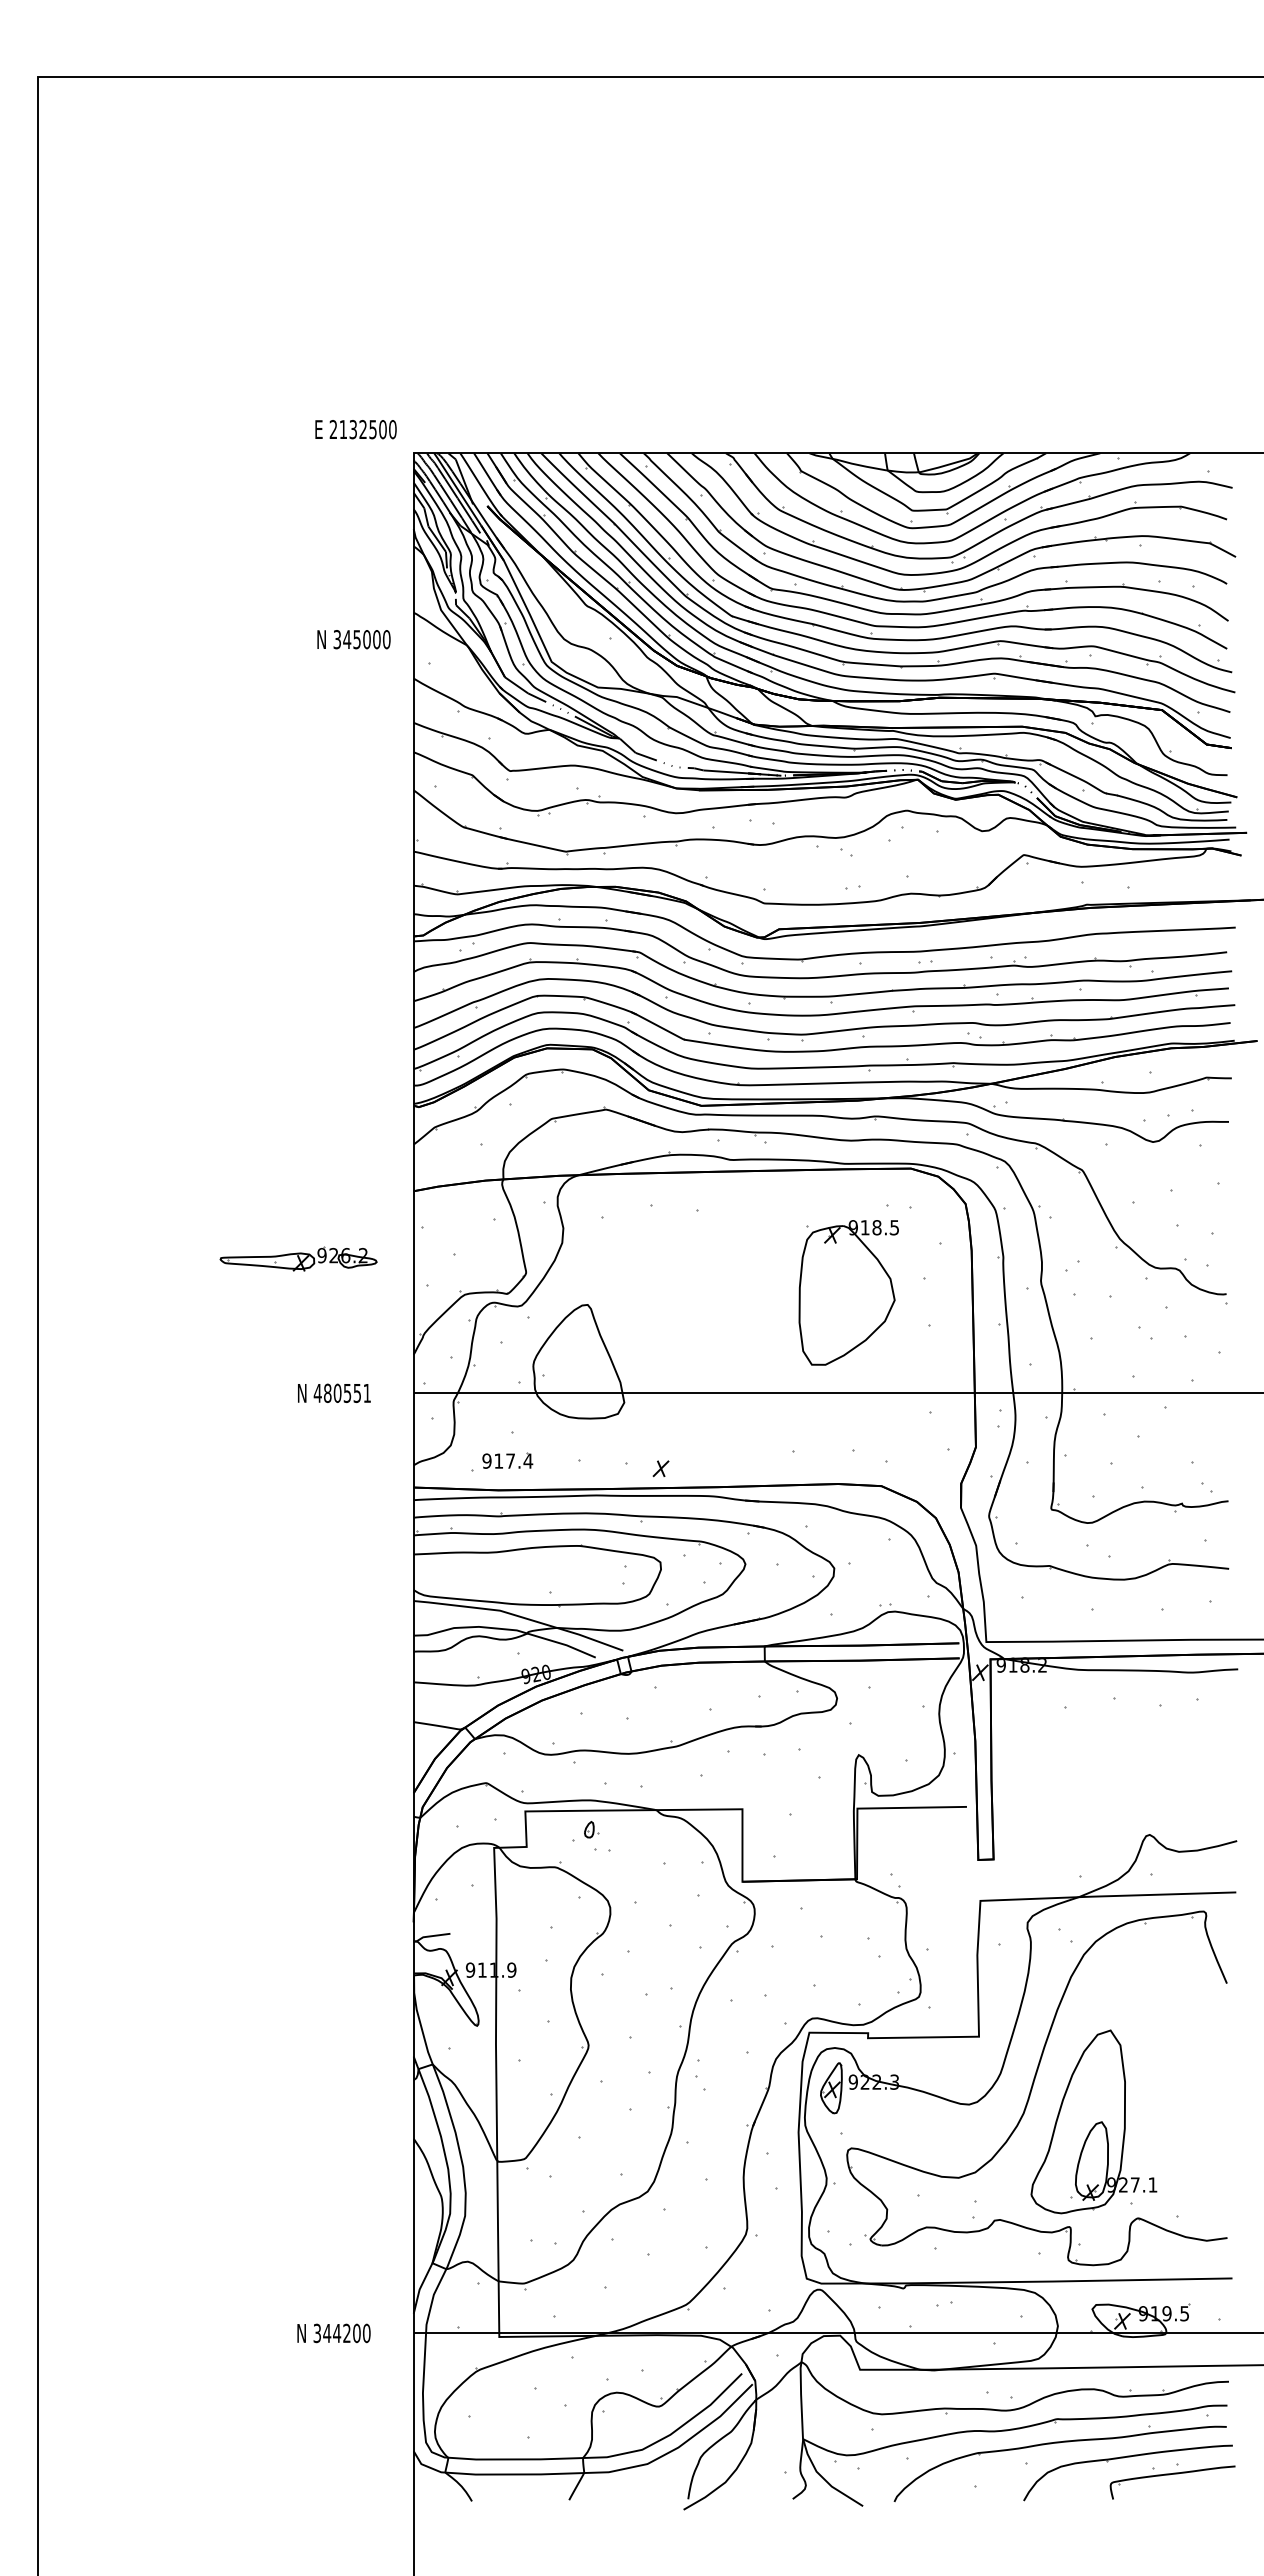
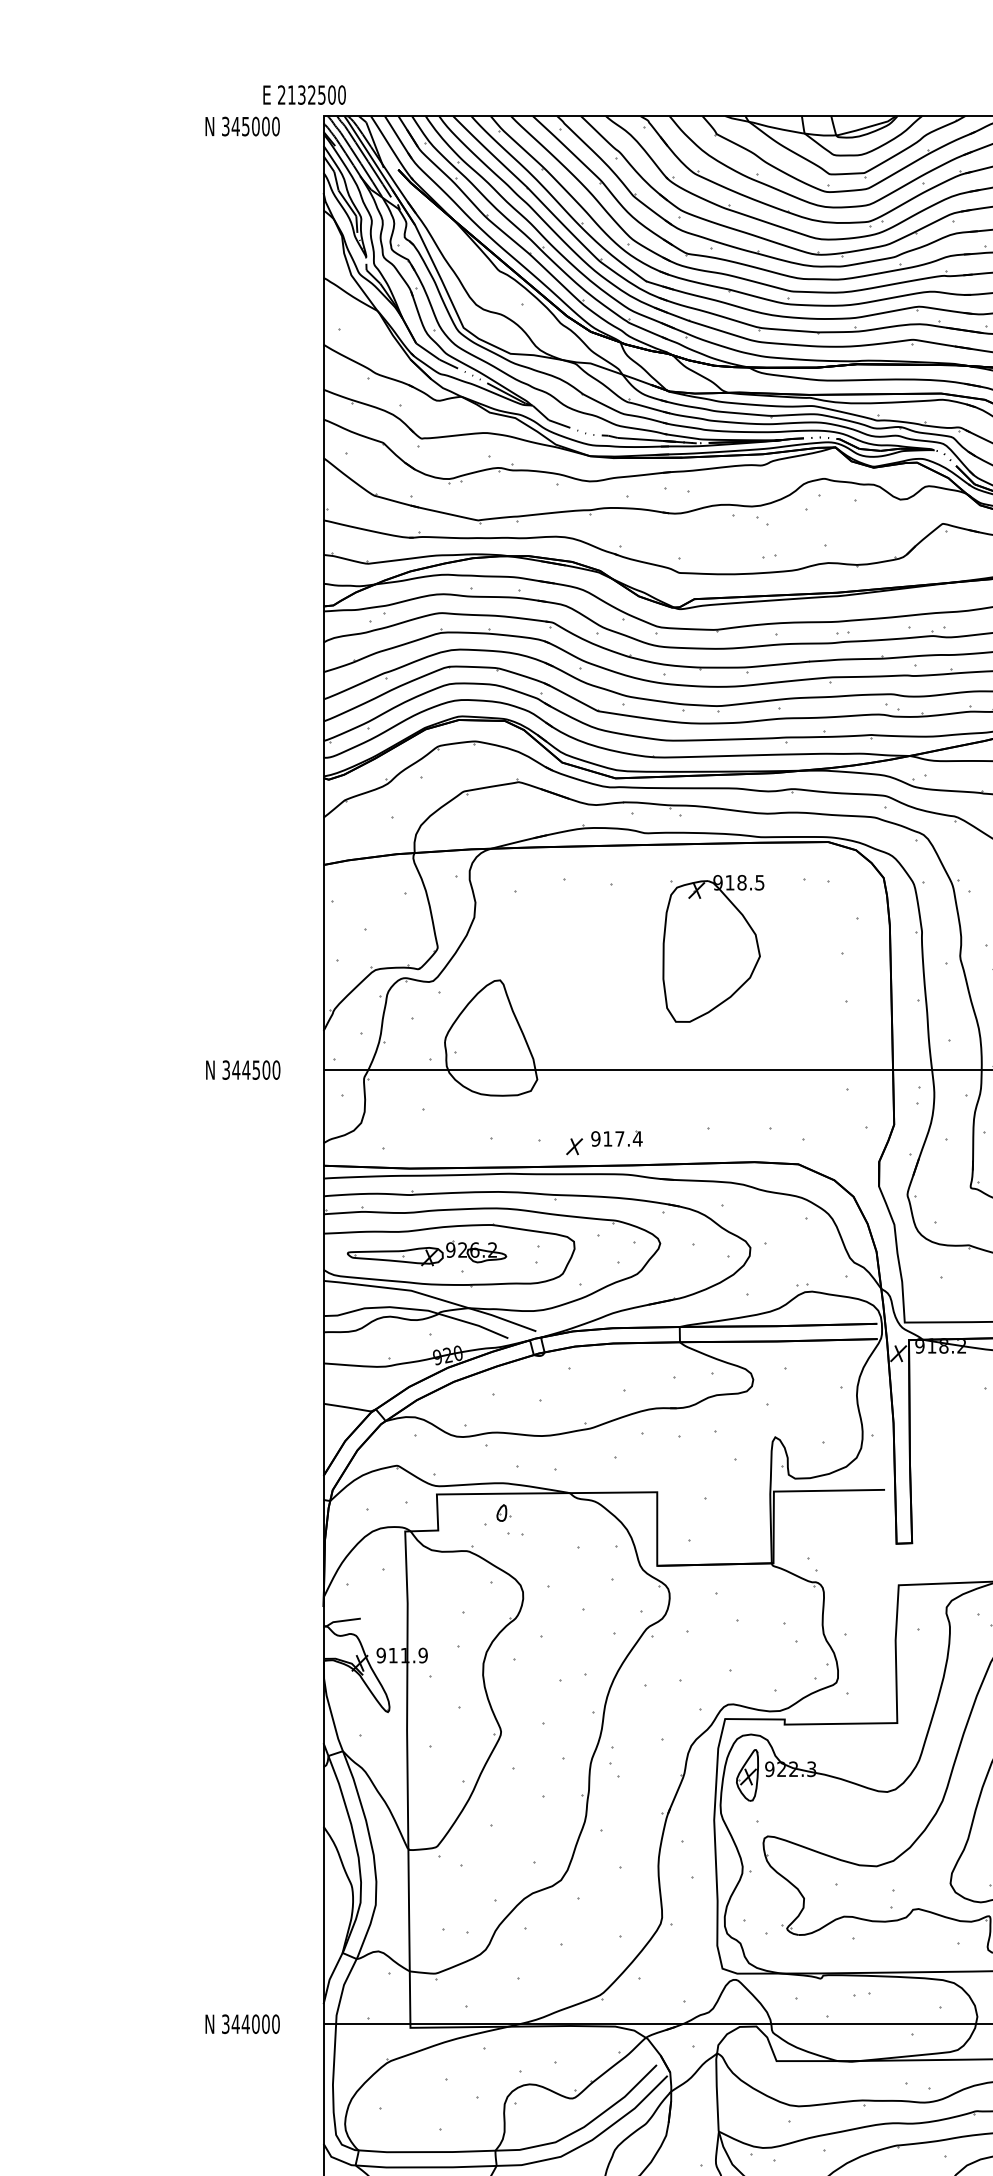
text: (355, 429) -> (304, 94), moved
text: (353, 639) -> (242, 126), moved
part: (298, 1258) -> (426, 1252), moved
part: (848, 1292) -> (713, 948), moved
text: (342, 1393) -> (251, 1070), 480551 -> 344500
part: (507, 1460) -> (616, 1138), moved
text: (346, 2333) -> (255, 2024), 344200 -> 344000

